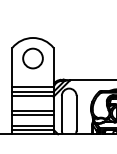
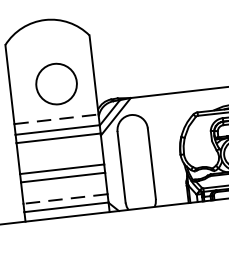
circle: (32, 58) -> (55, 84), moved
line: (33, 86) -> (57, 119), solid -> dashed
line: (33, 125) -> (66, 198), solid -> dashed

